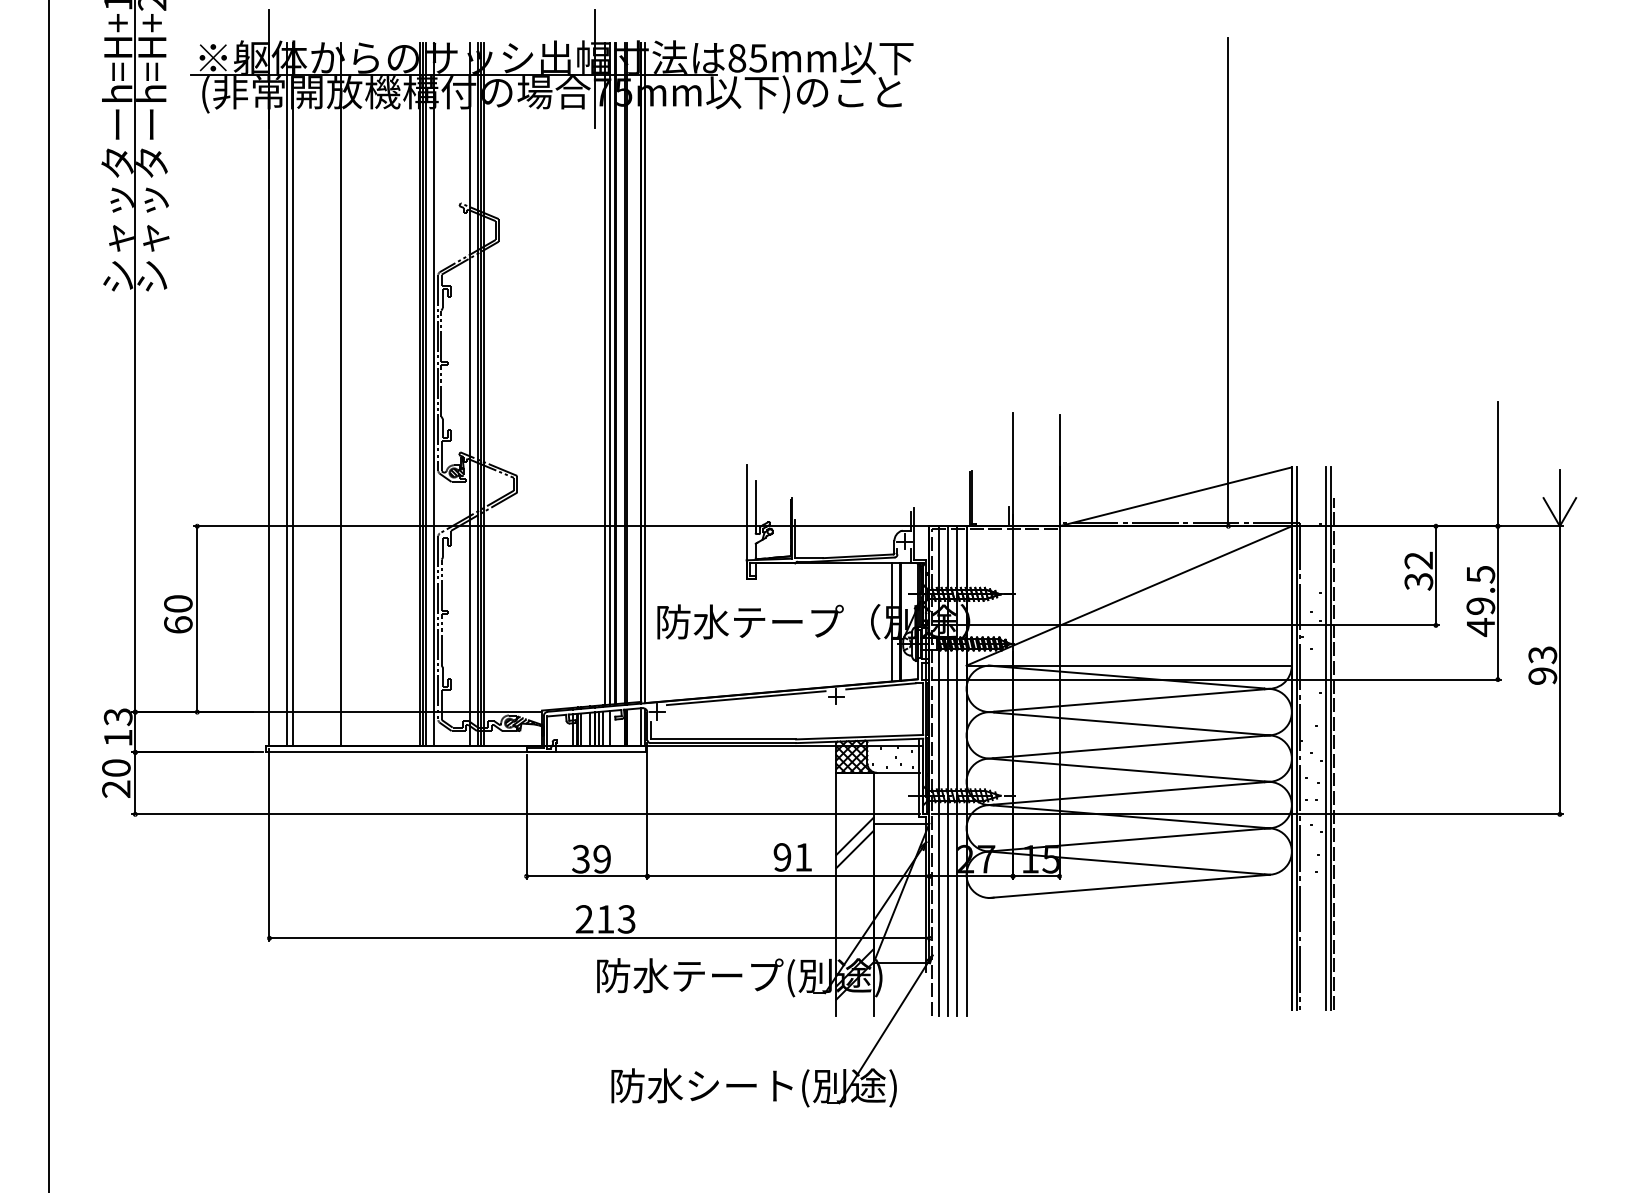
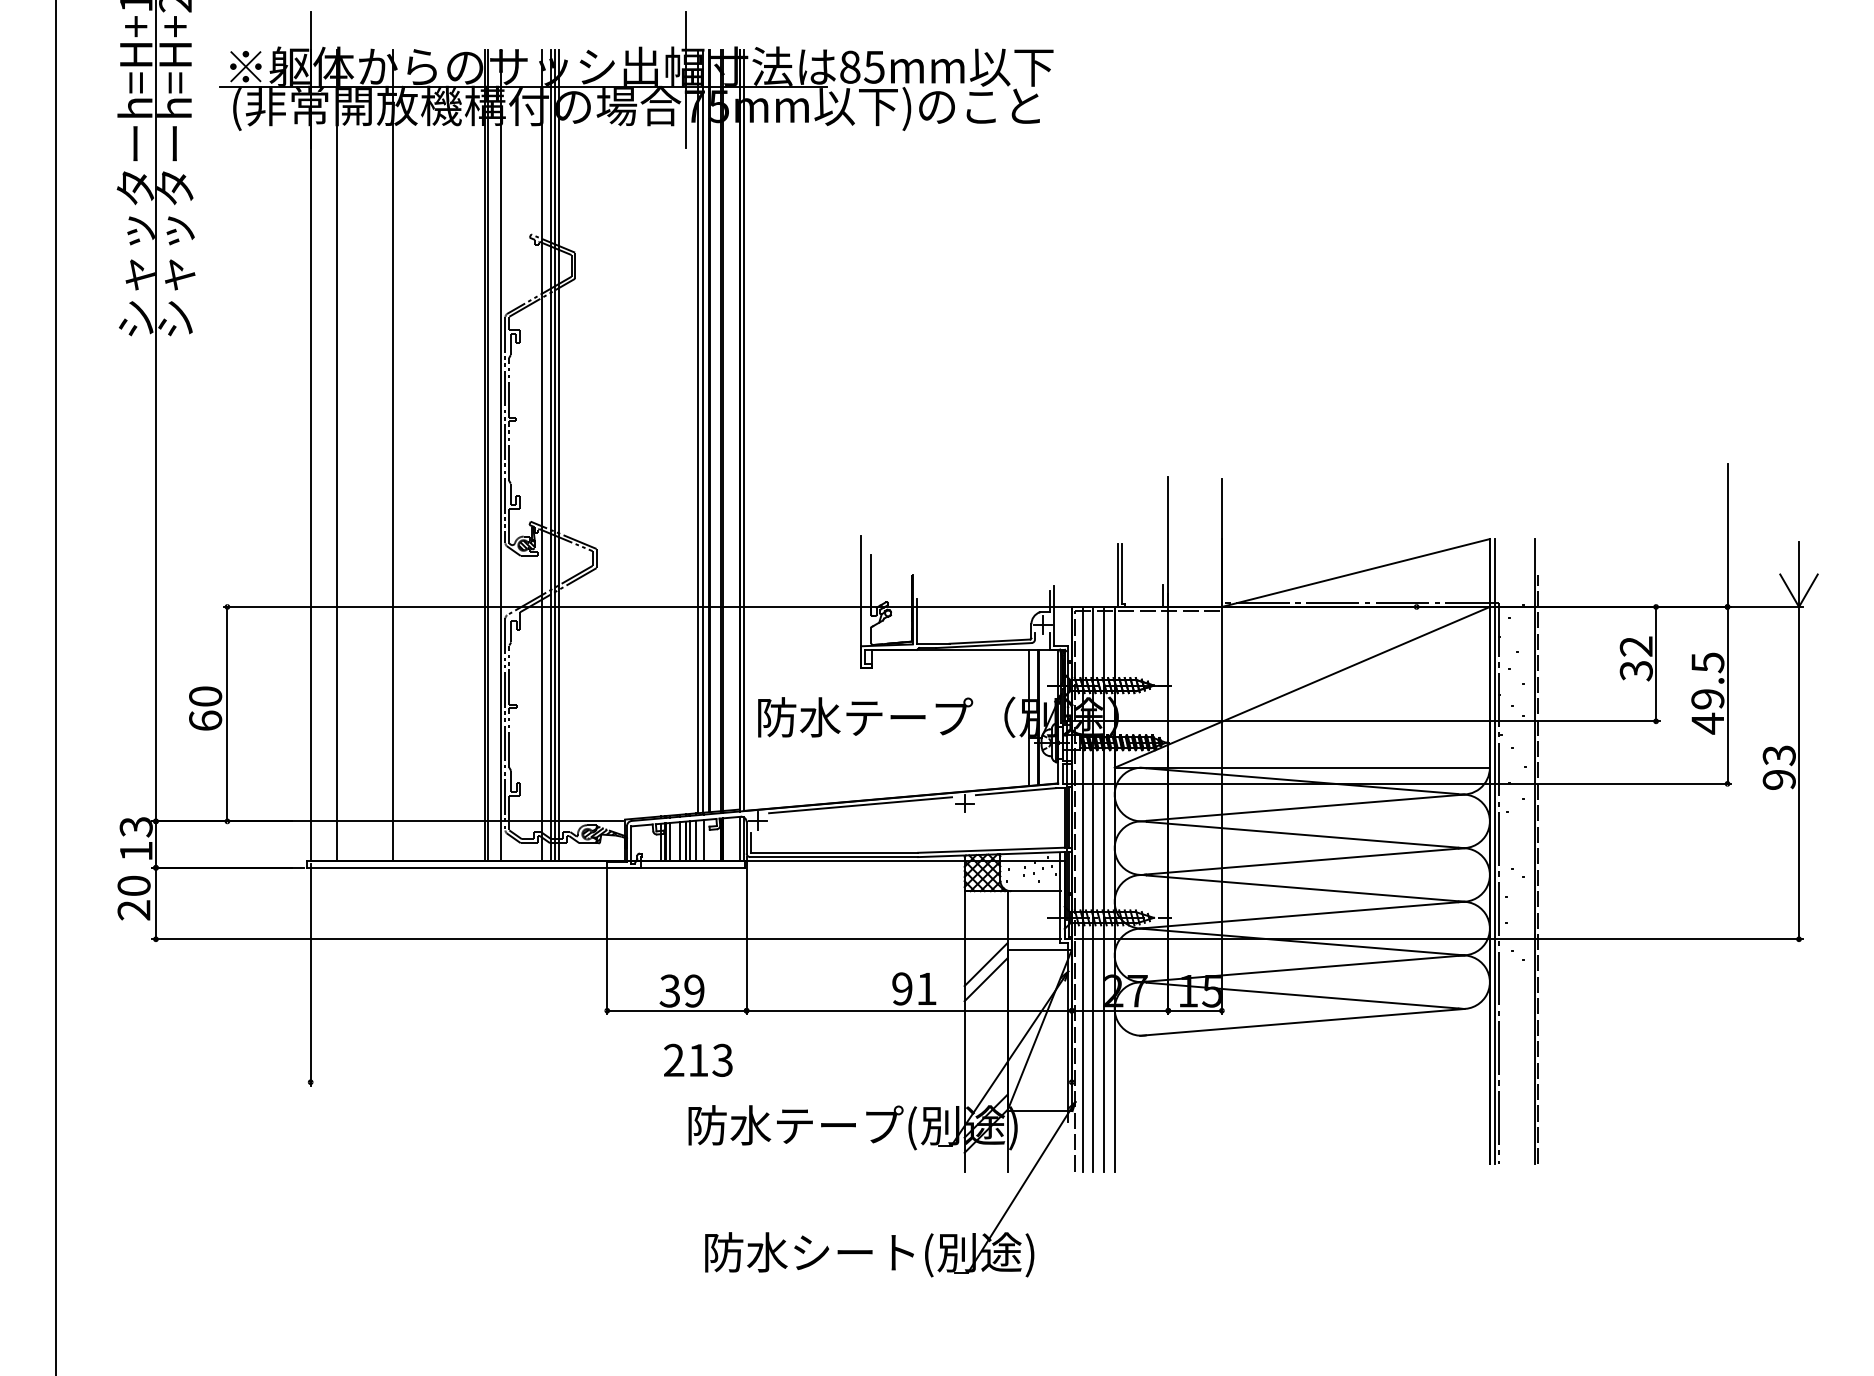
line: (1228, 282) -> (1416, 325), removed
line: (287, 394) -> (331, 454), removed
line: (426, 394) -> (491, 454), removed
line: (1326, 738) -> (1529, 851), removed
line: (598, 938) -> (690, 1082), removed

